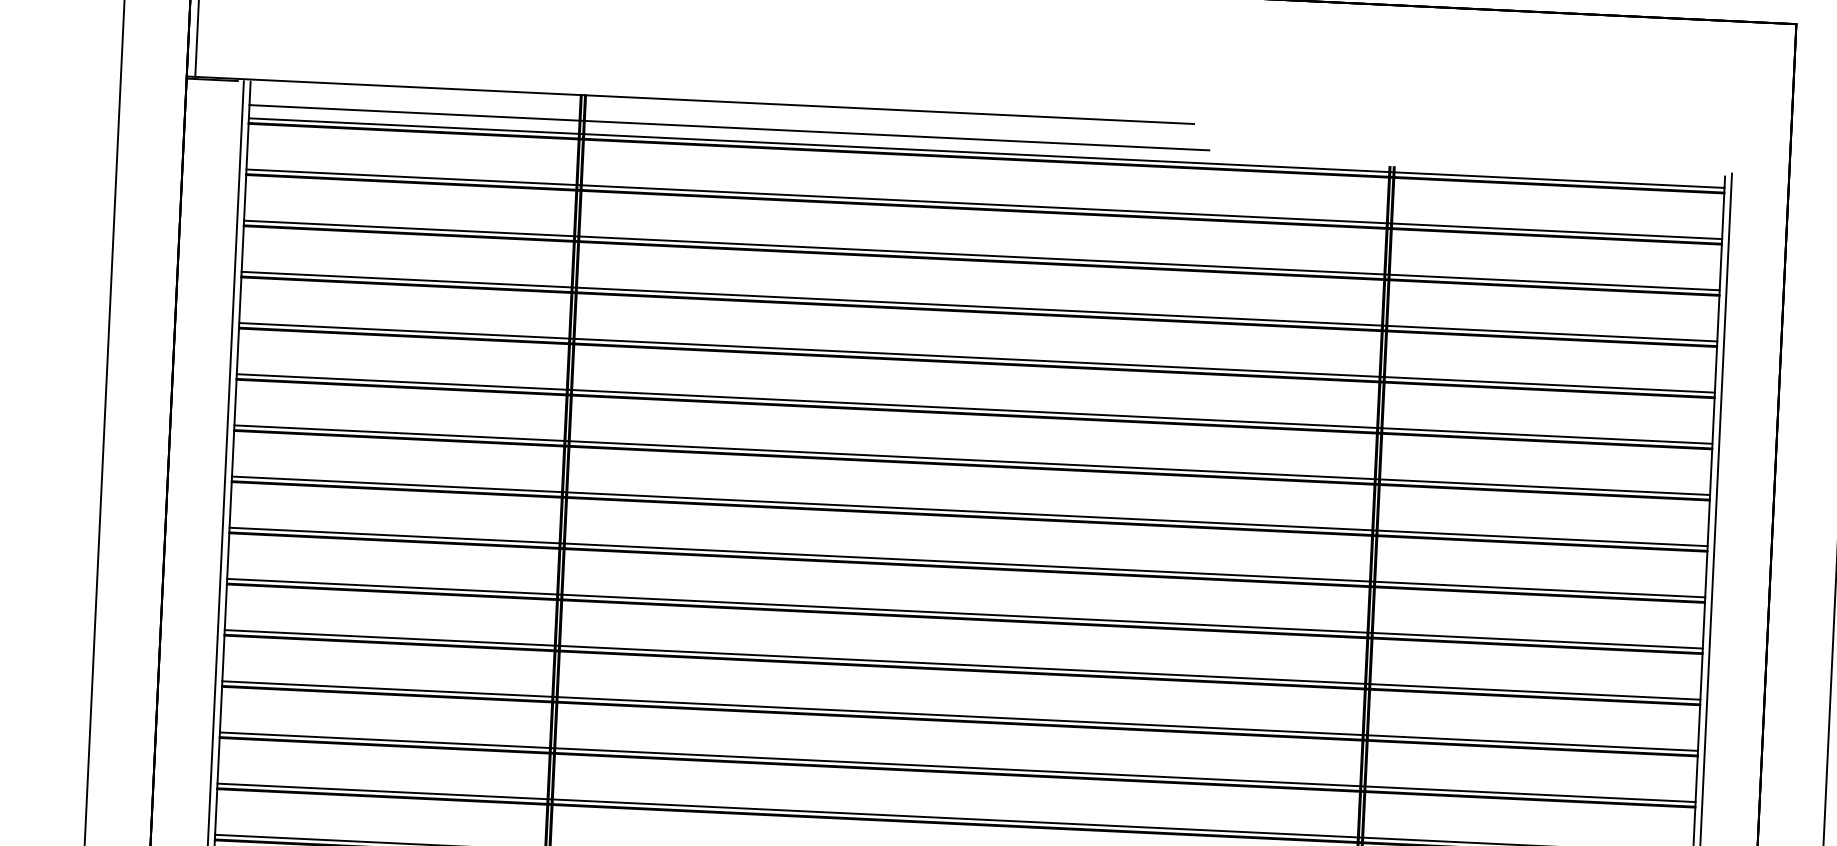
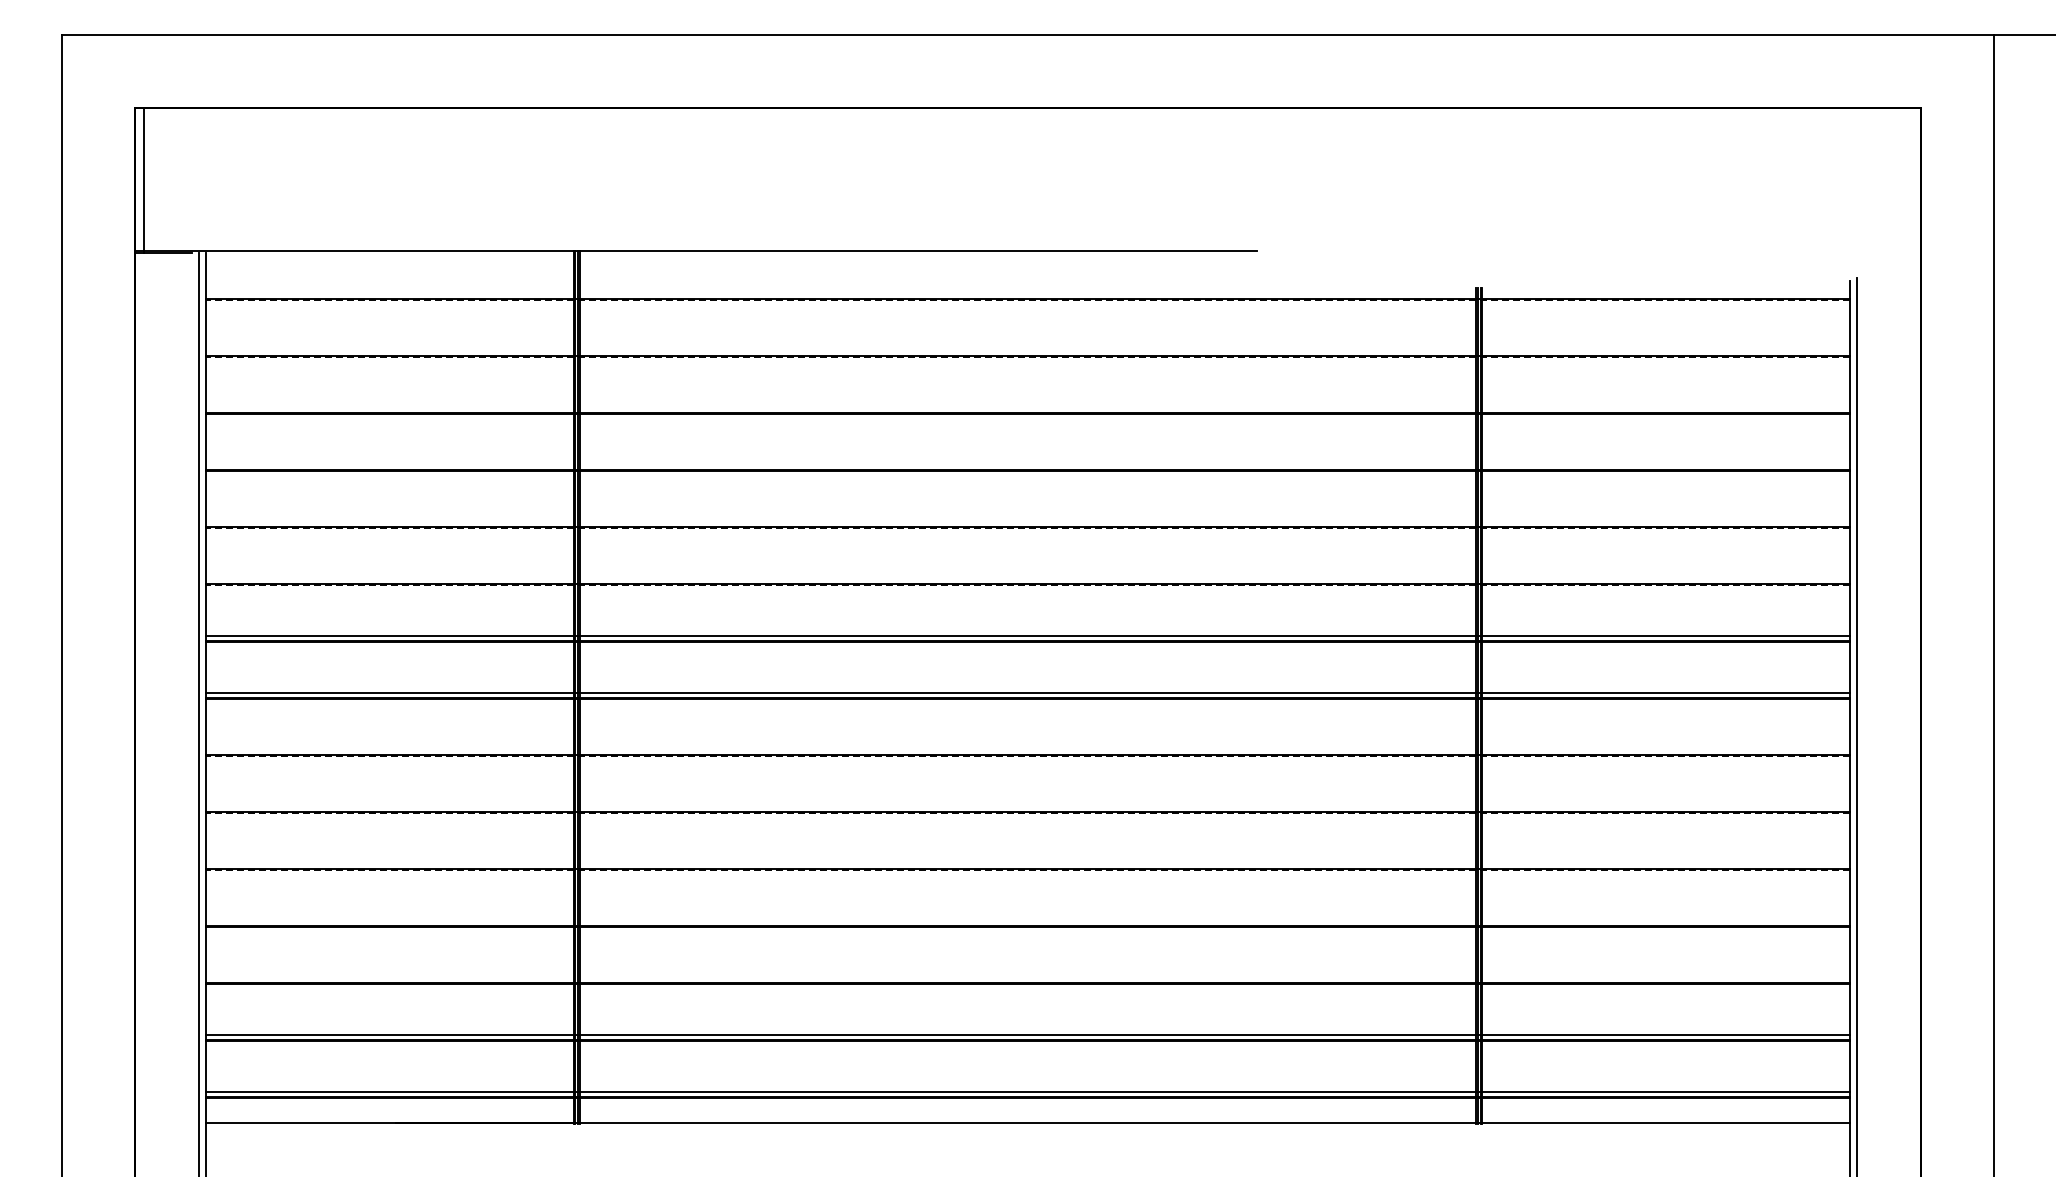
line: (729, 127) -> (740, 279), removed
line: (986, 153) -> (1027, 294), removed
line: (986, 158) -> (1028, 300), solid -> dashed
line: (983, 204) -> (1027, 351), removed
line: (984, 210) -> (1028, 357), solid -> dashed
line: (981, 255) -> (1027, 408), removed
line: (979, 306) -> (1027, 465), removed
line: (976, 358) -> (1027, 522), removed
line: (977, 363) -> (1028, 528), solid -> dashed
line: (974, 409) -> (1027, 579), removed
line: (974, 414) -> (1028, 585), solid -> dashed
line: (966, 562) -> (1027, 750), removed
line: (967, 568) -> (1028, 756), solid -> dashed
line: (964, 613) -> (1027, 807), removed
line: (965, 619) -> (1028, 813), solid -> dashed
line: (962, 665) -> (1027, 864), removed
line: (962, 670) -> (1028, 870), solid -> dashed
line: (959, 716) -> (1027, 921), removed
line: (957, 767) -> (1027, 978), removed

